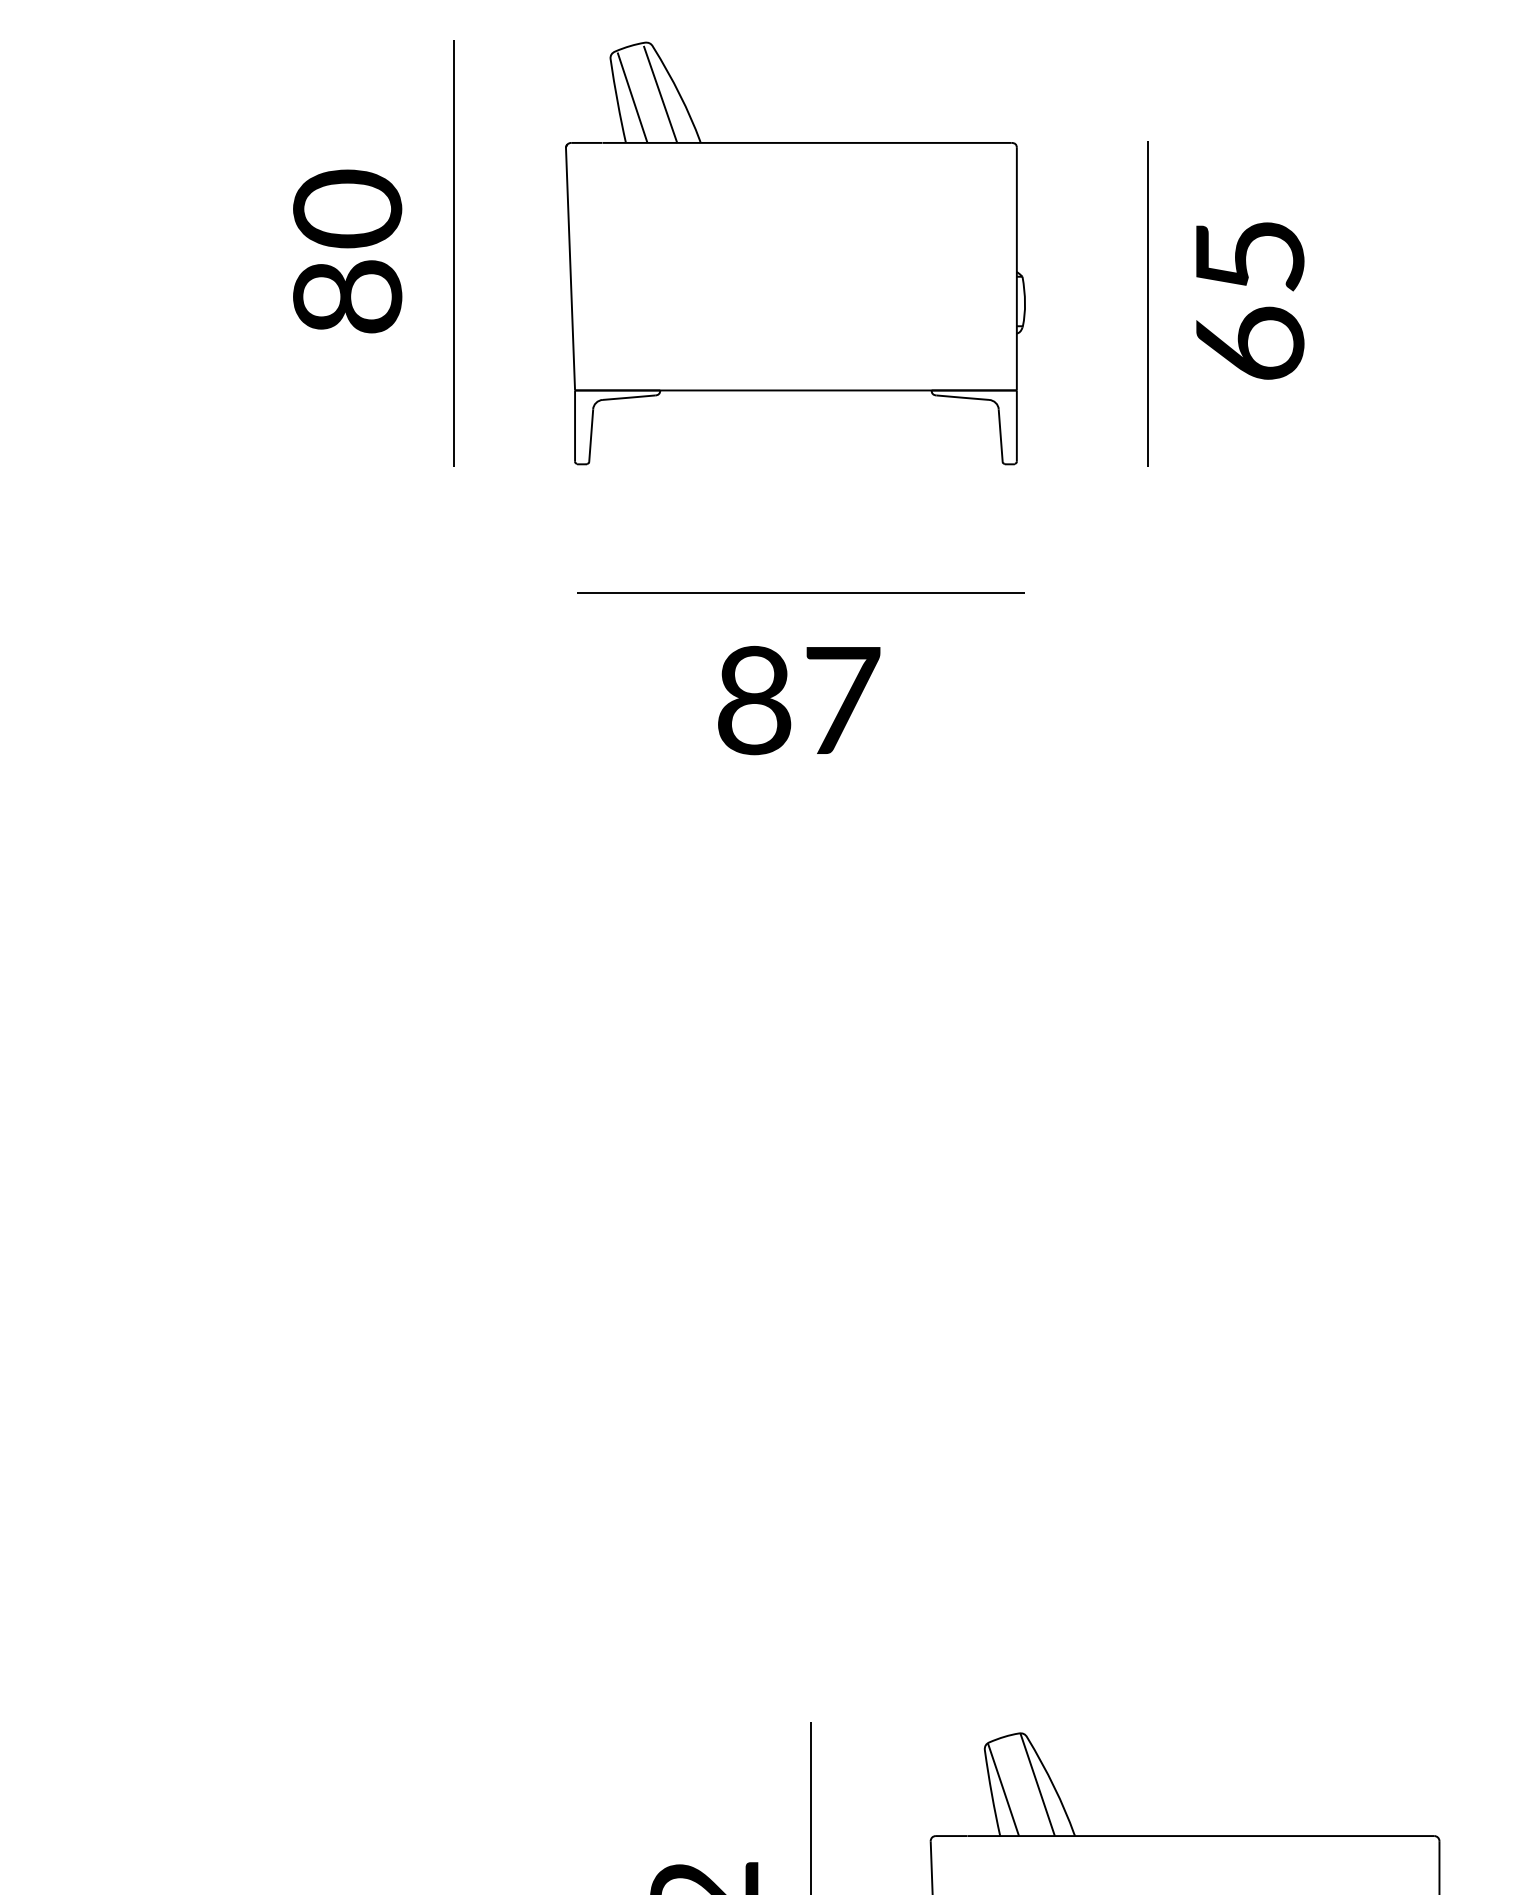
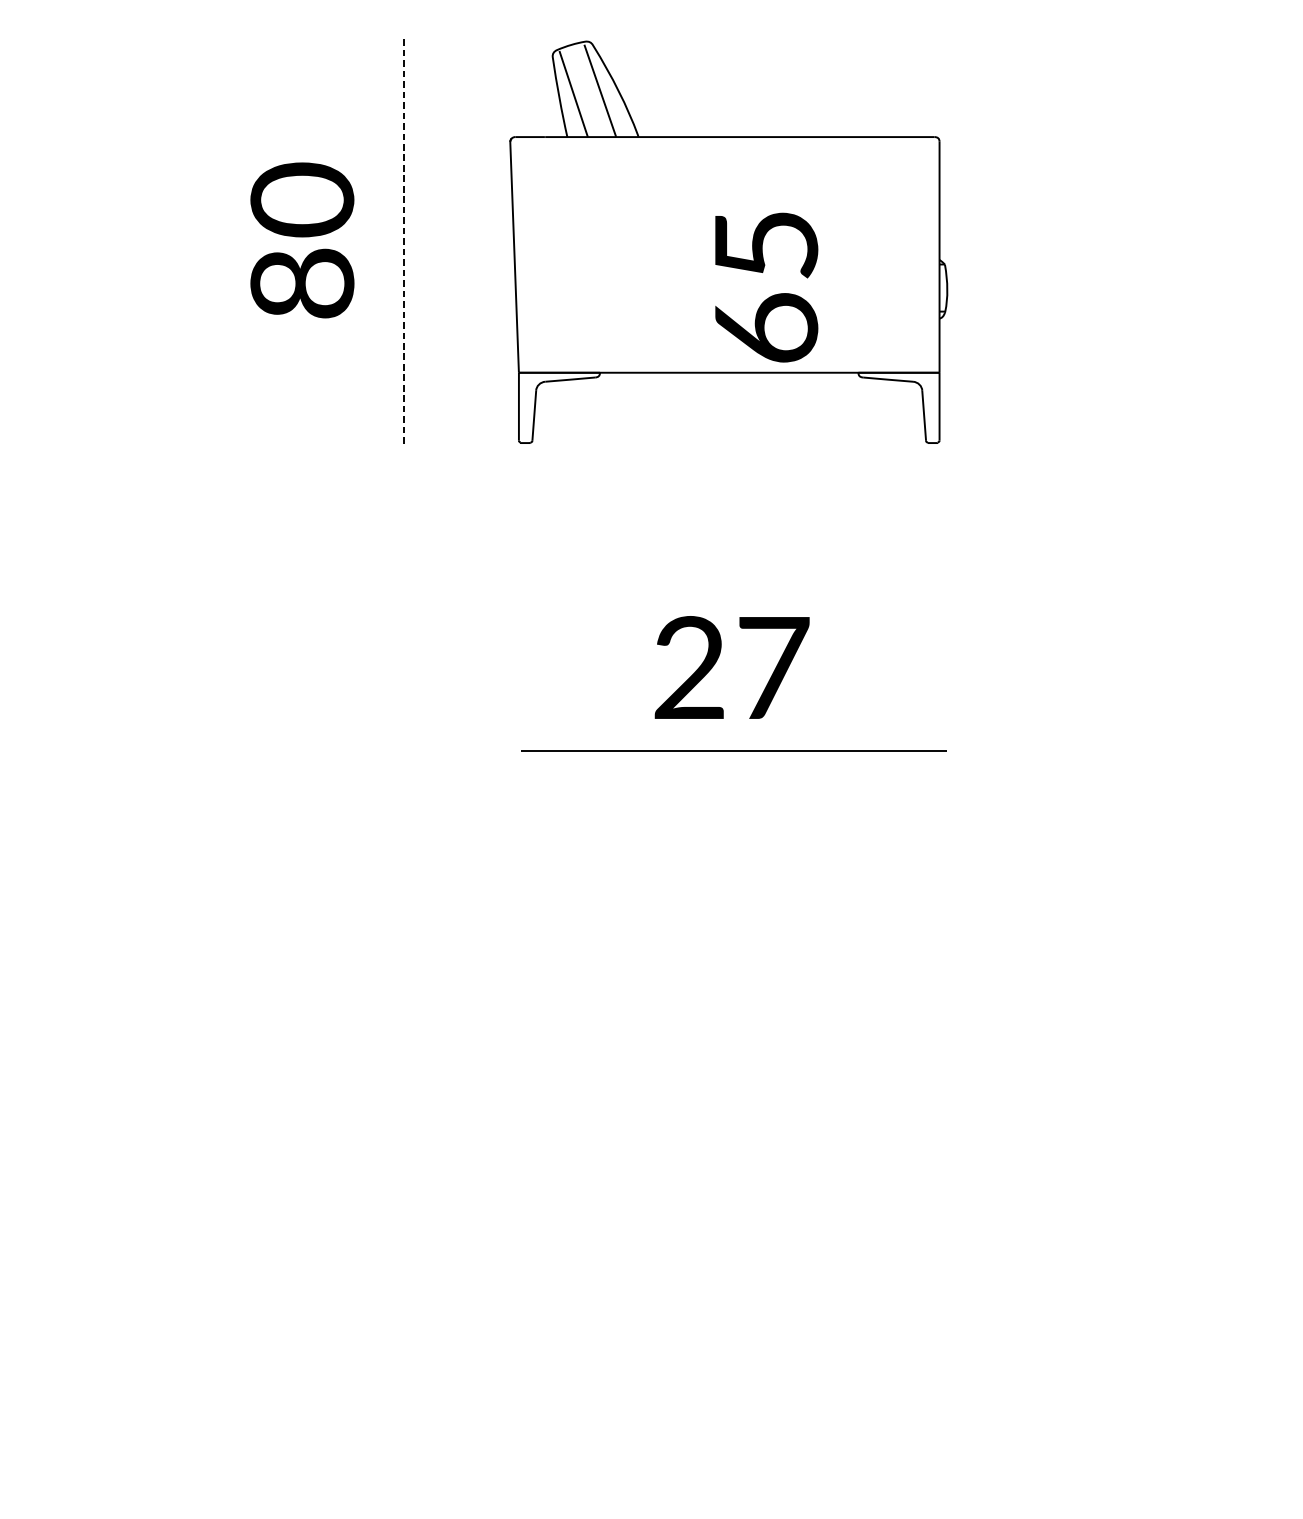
line: (453, 253) -> (403, 242), solid -> dashed
text: (1250, 300) -> (766, 287), moved
line: (1147, 303) -> (1063, 289), removed
line: (800, 592) -> (733, 749), moved
text: (754, 700) -> (689, 667), 87 -> 27

